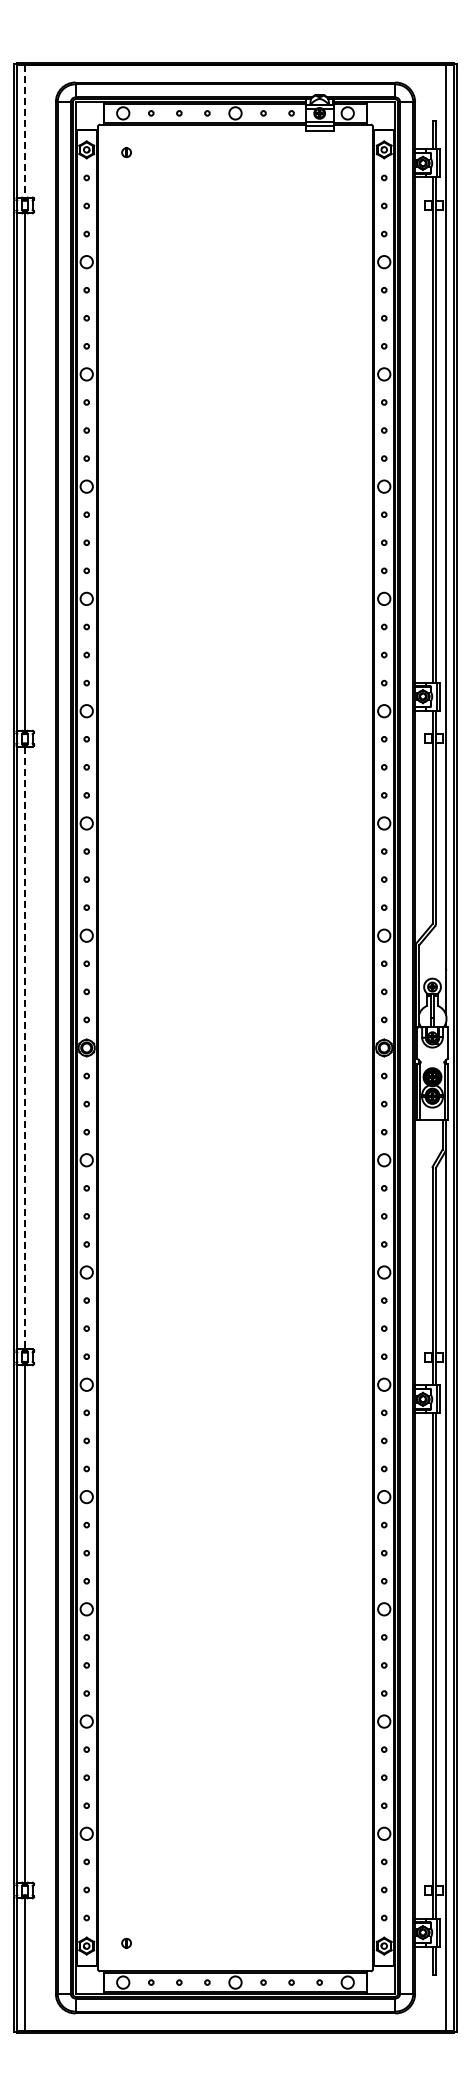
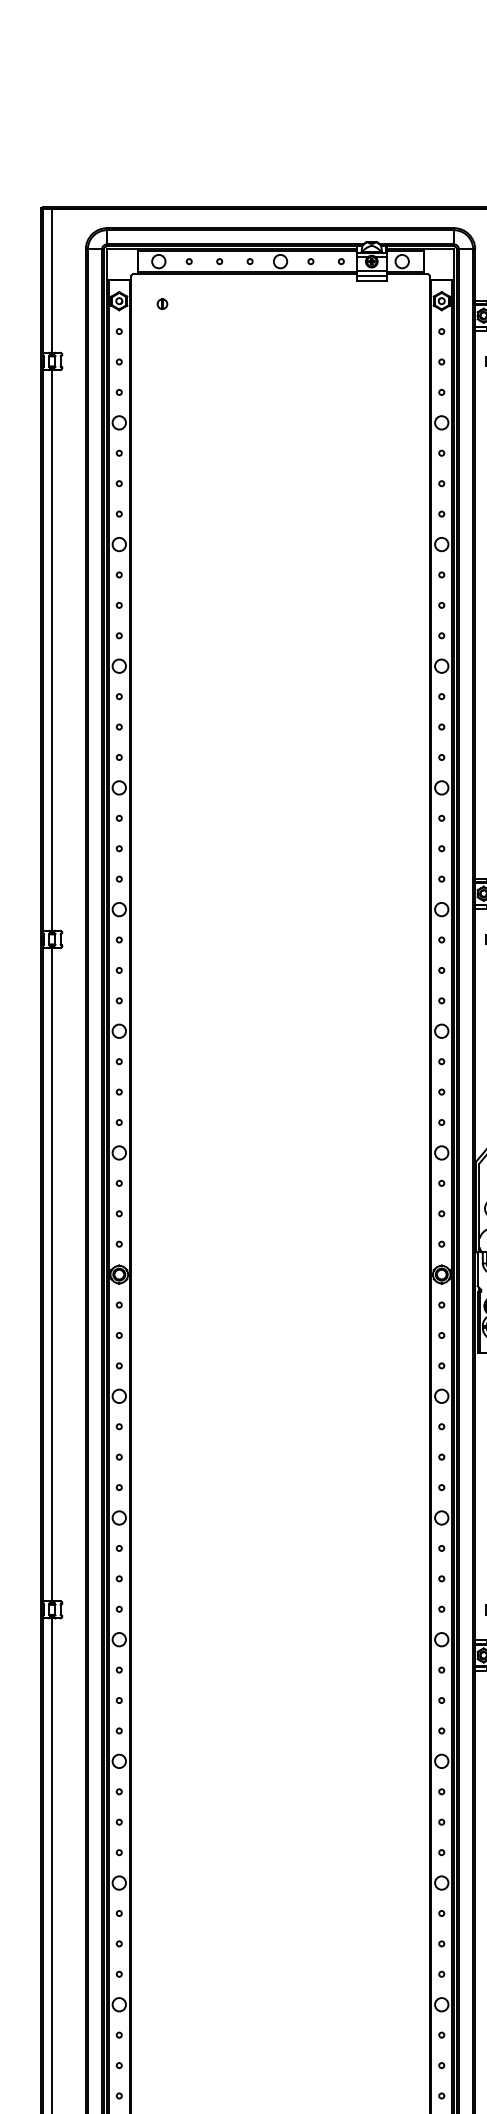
line: (25, 131) -> (52, 281), dashed -> solid
line: (25, 1048) -> (52, 1275), dashed -> solid

